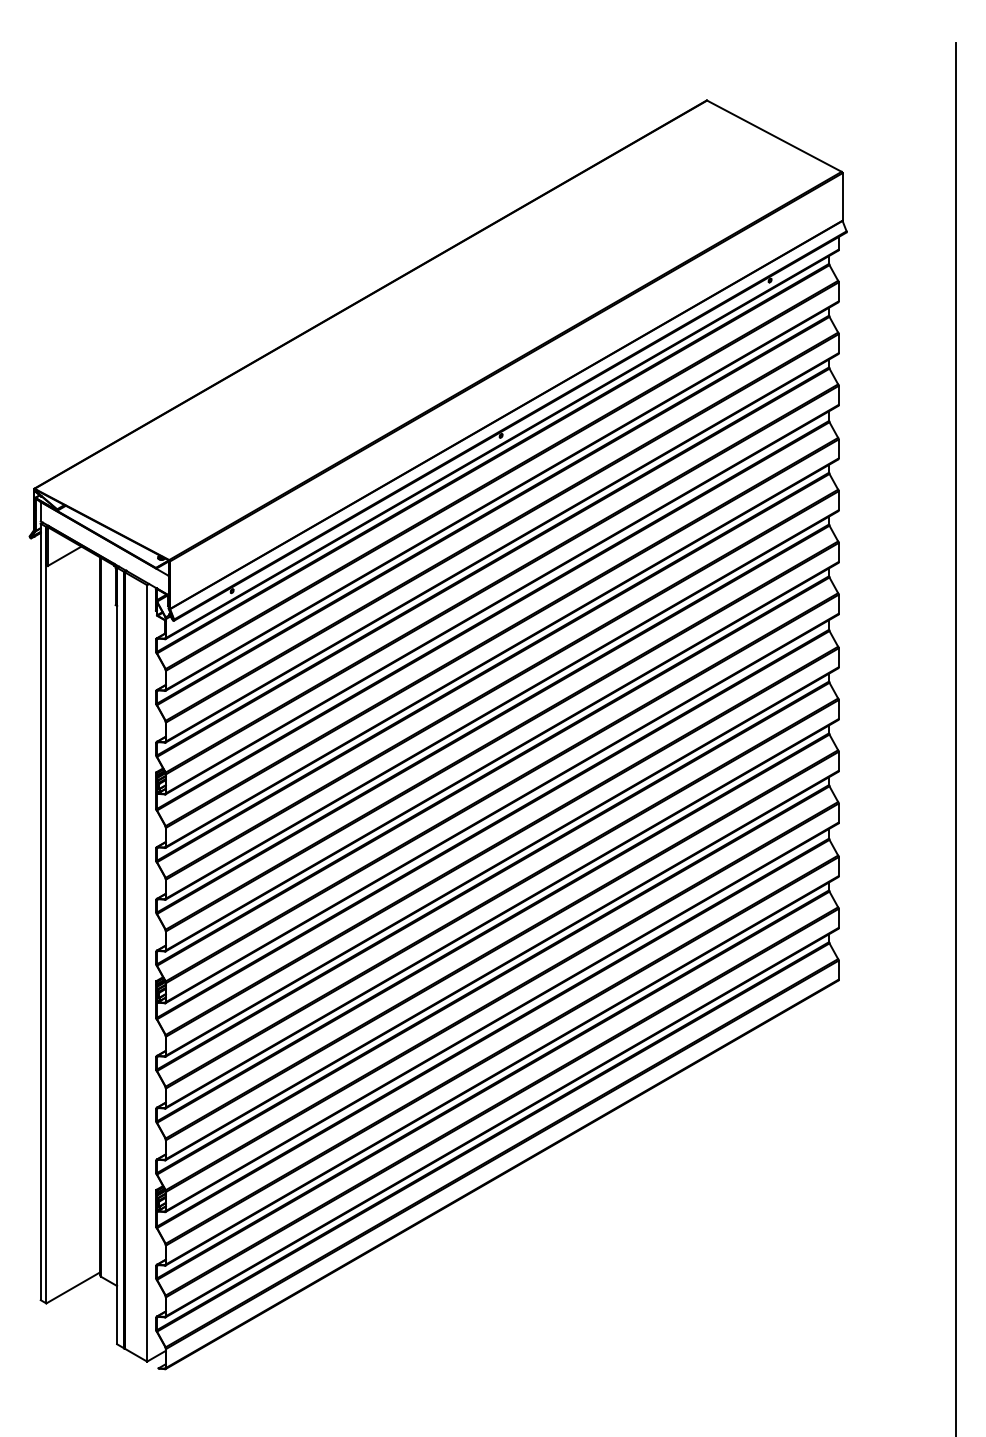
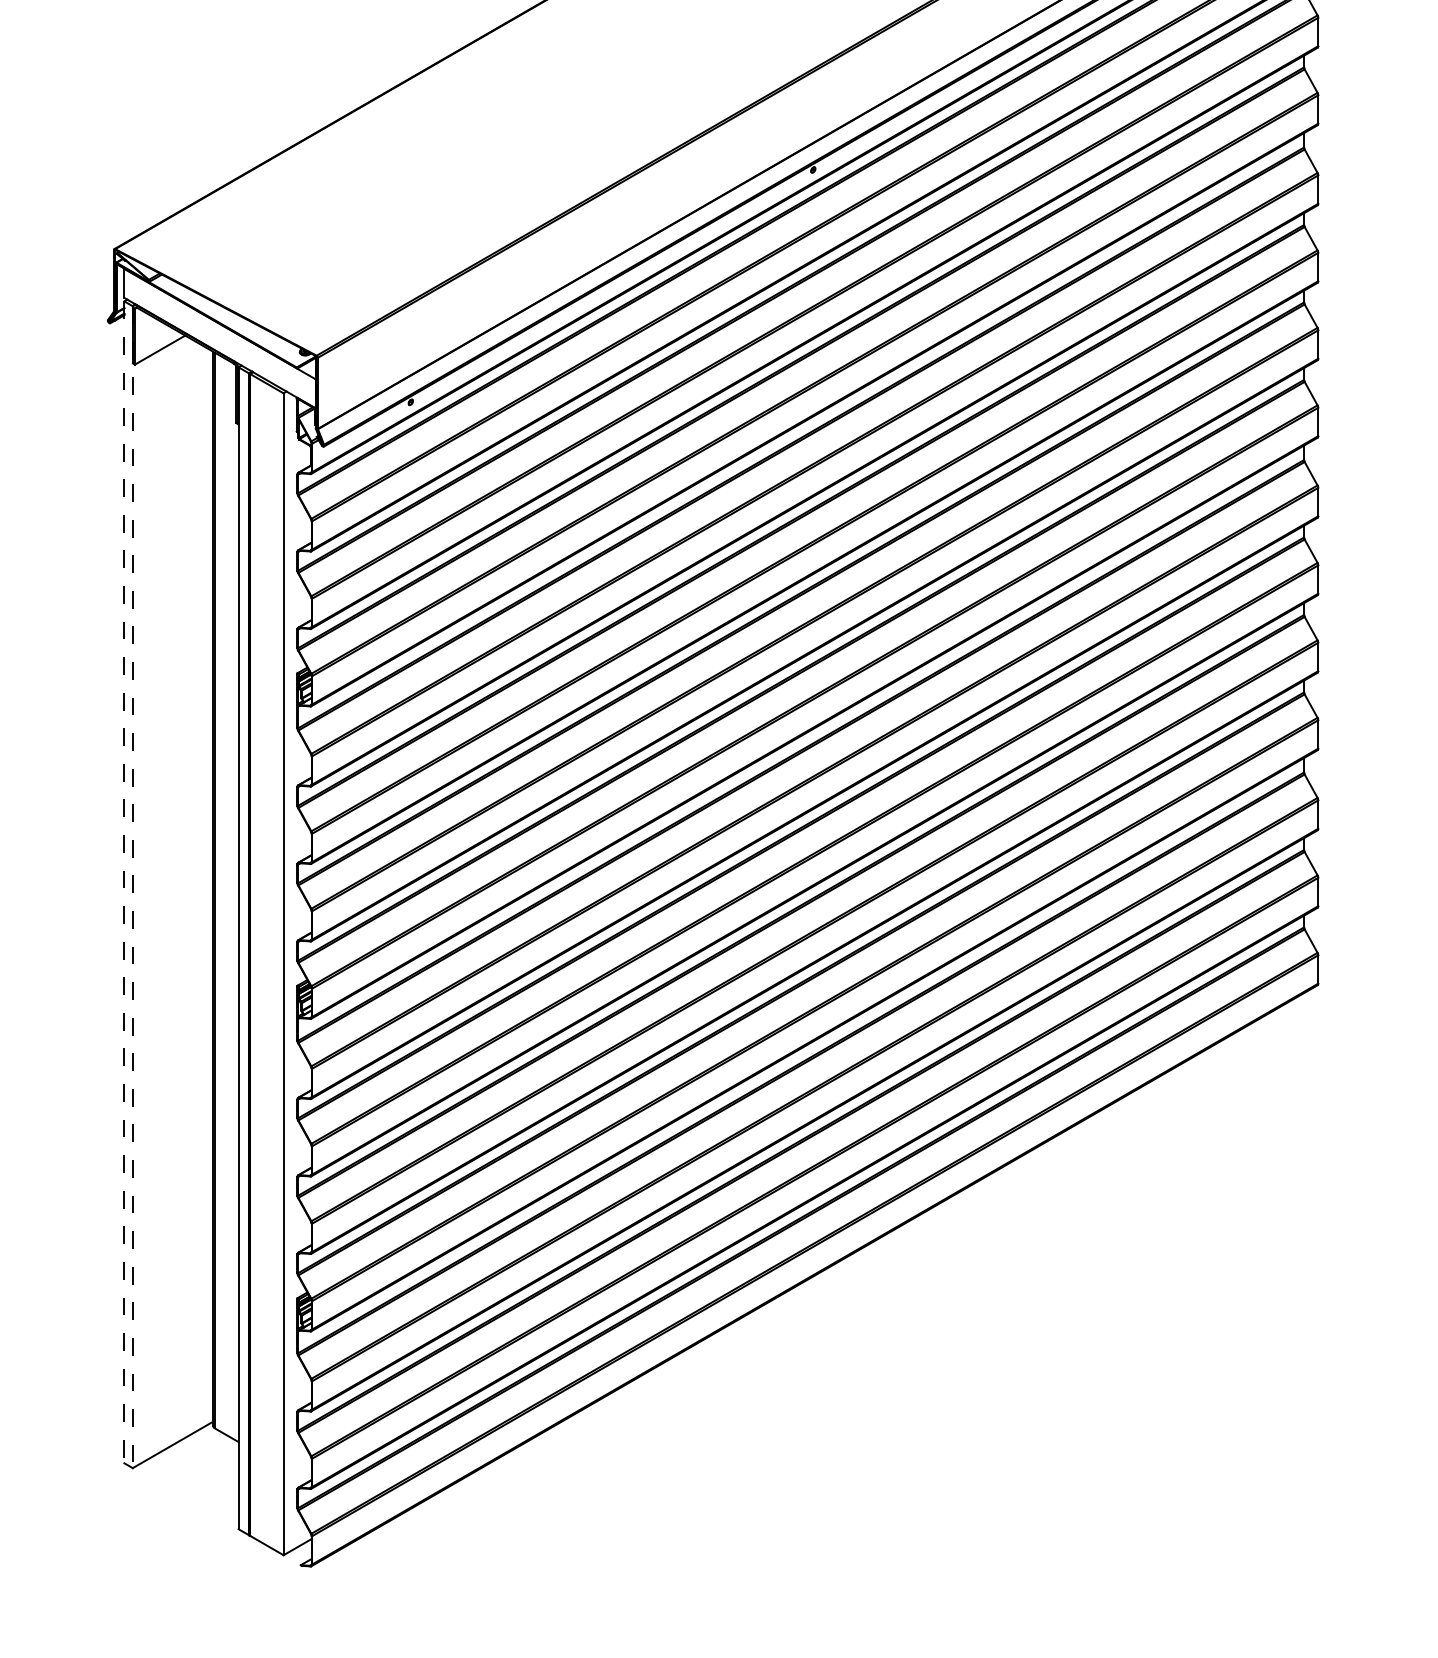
line: (40, 912) -> (123, 883), solid -> dashed
line: (46, 915) -> (132, 887), solid -> dashed

